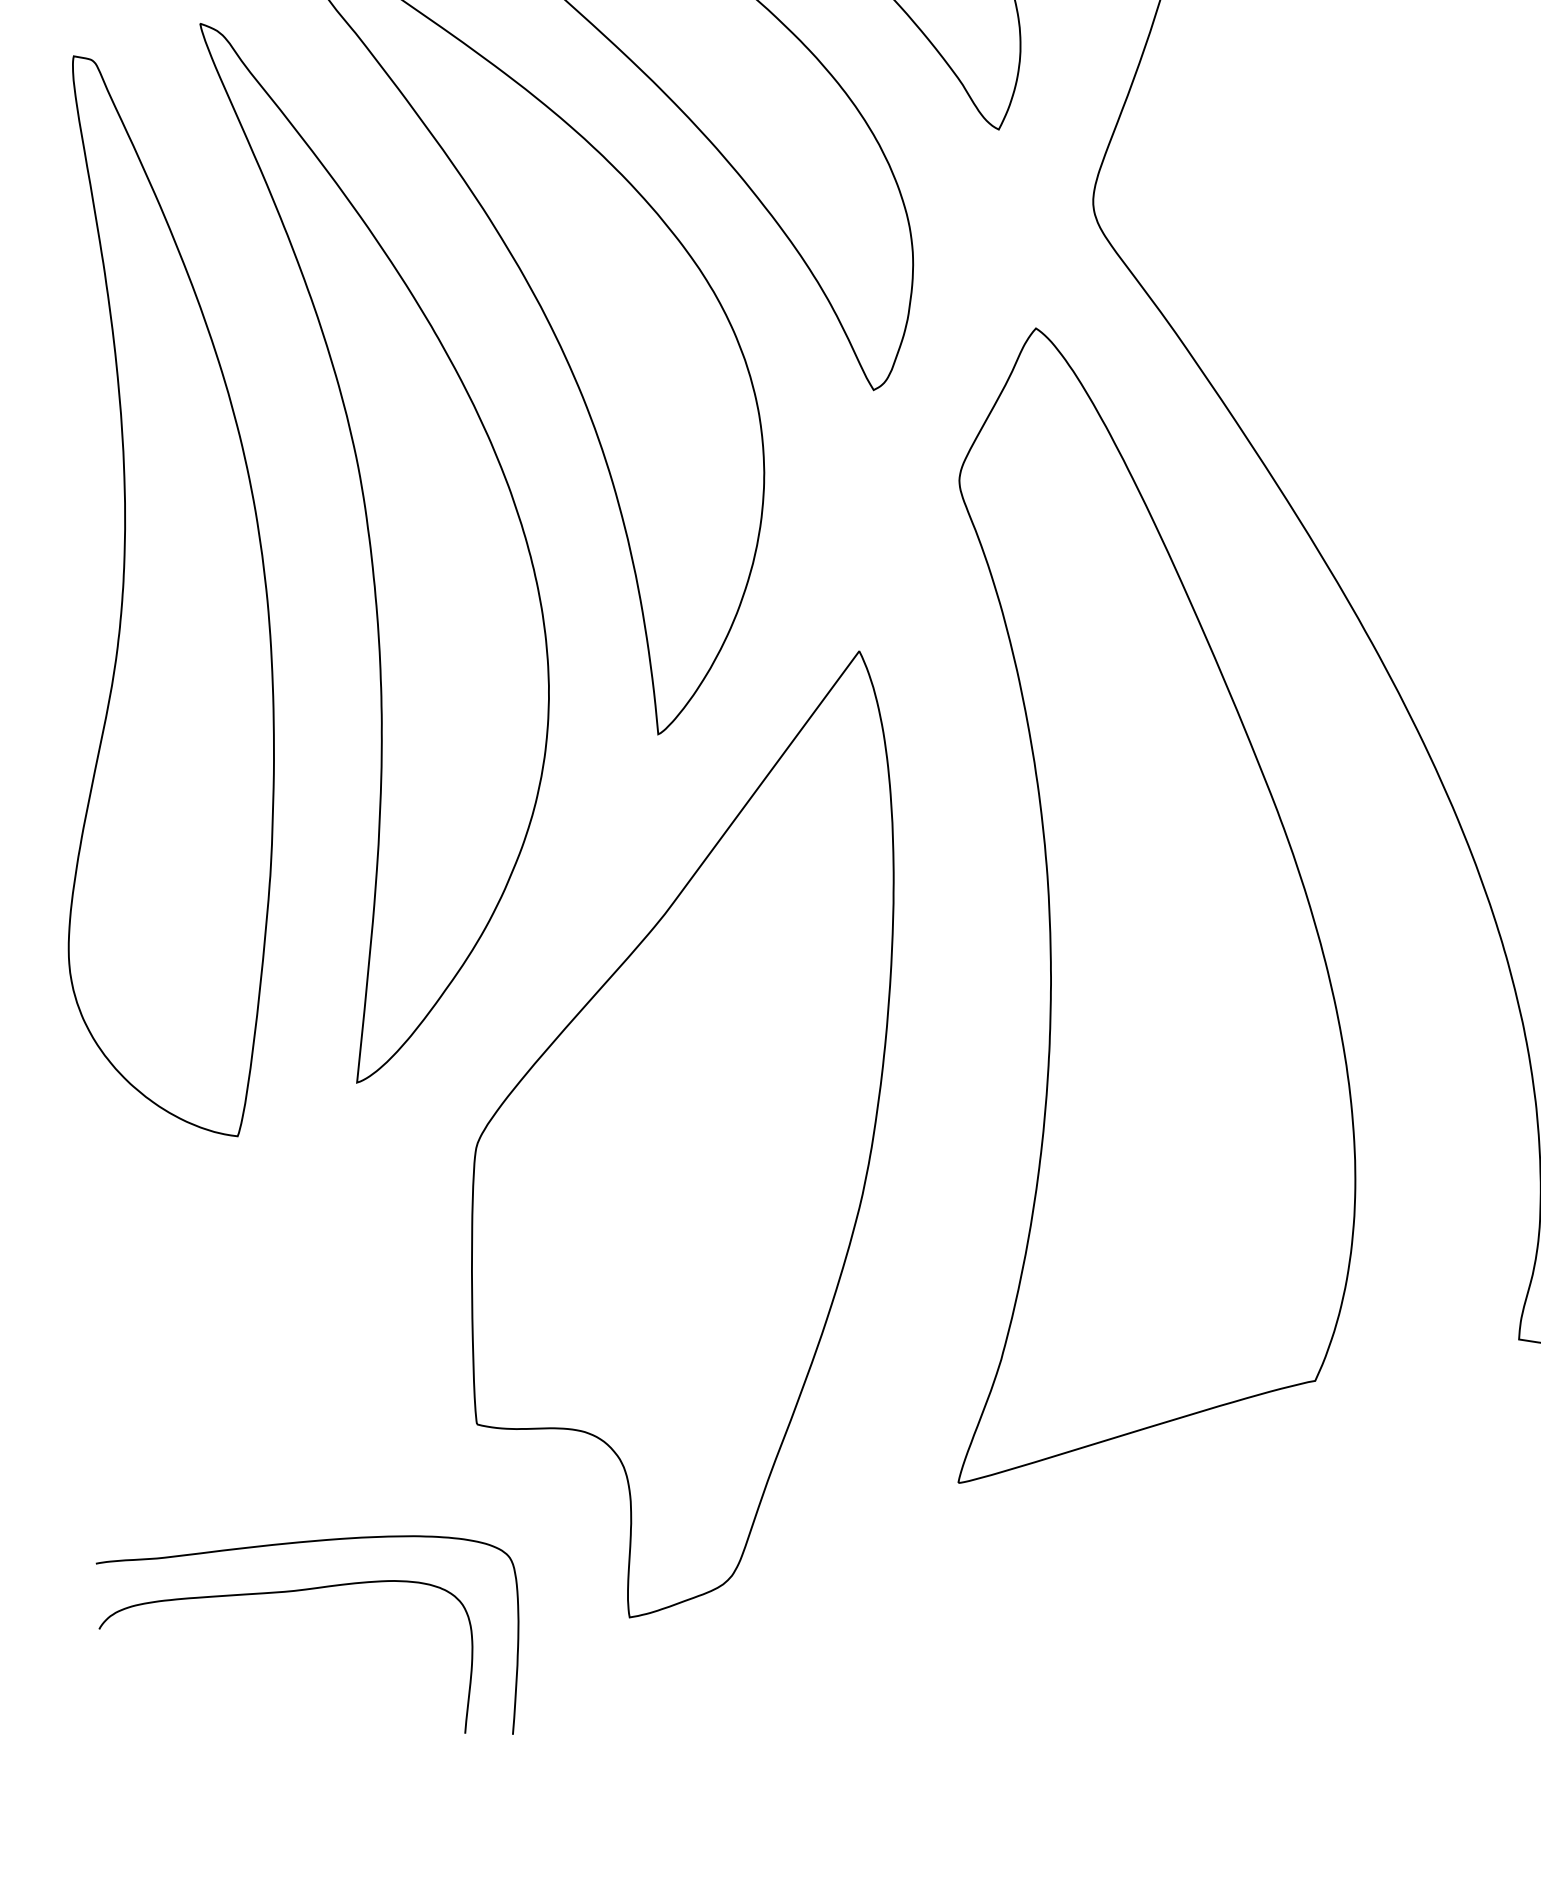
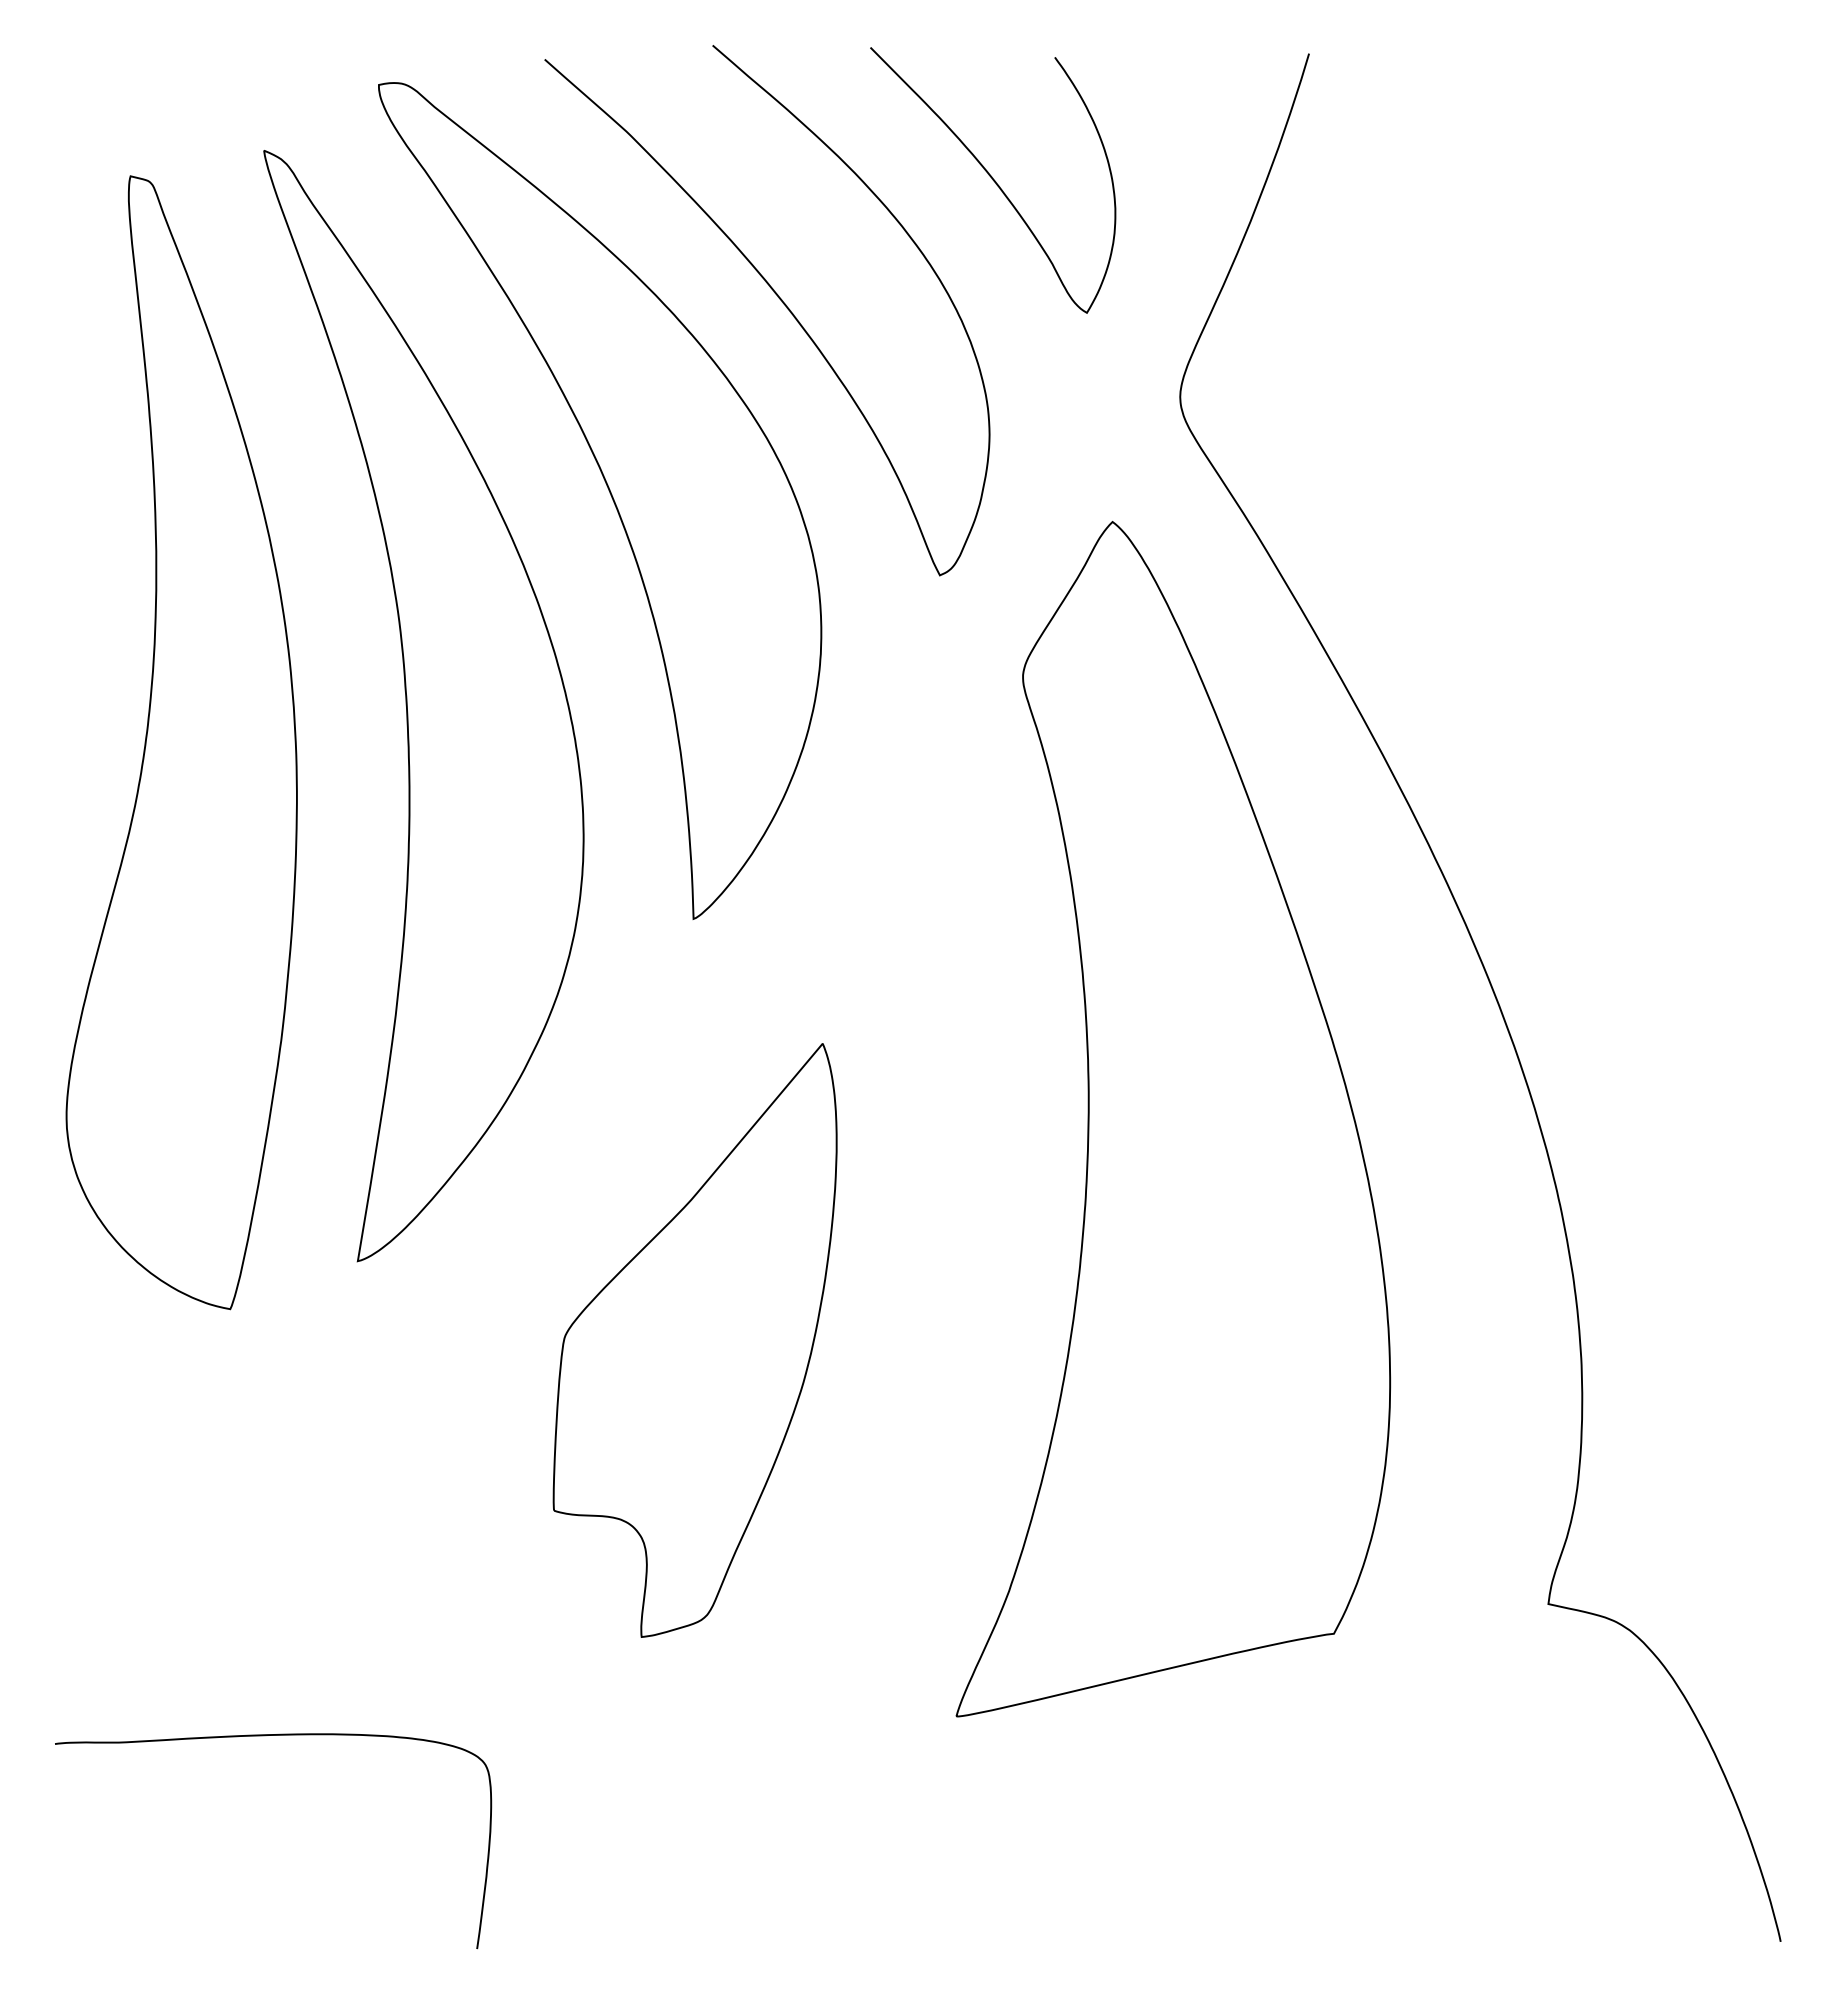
part: (684, 1138) -> (694, 1340), size x0.6
curve: (282, 1592) -> (247, 1786), removed

